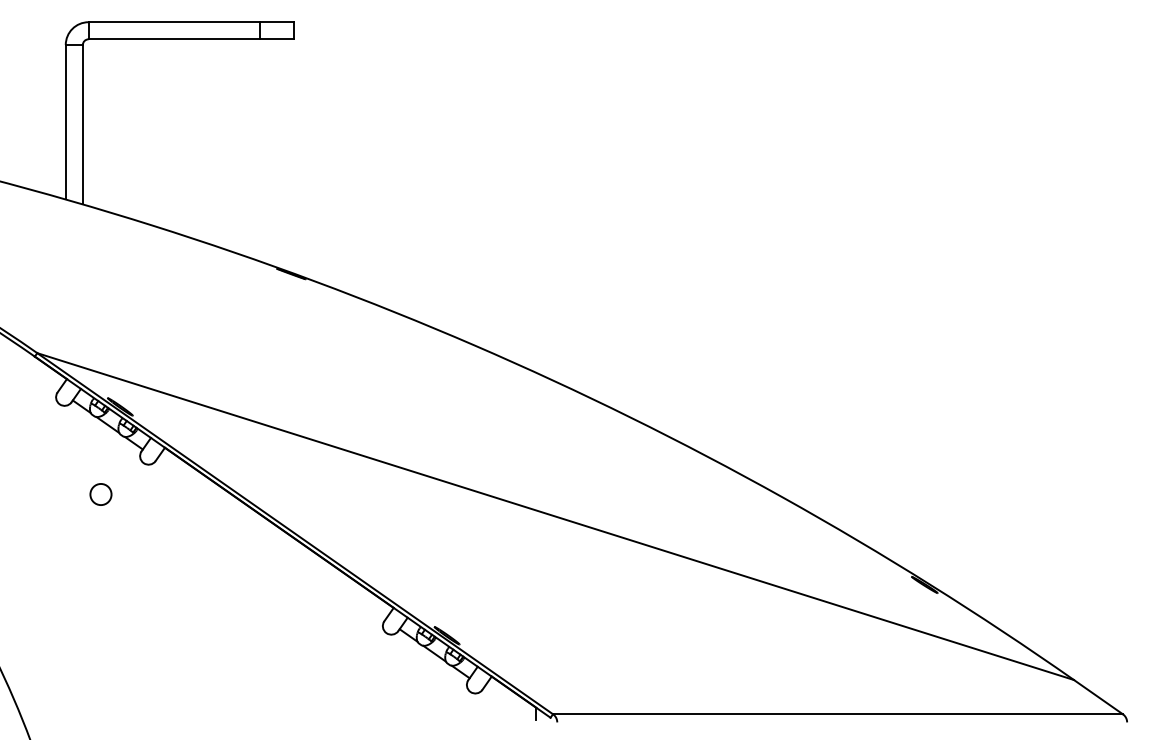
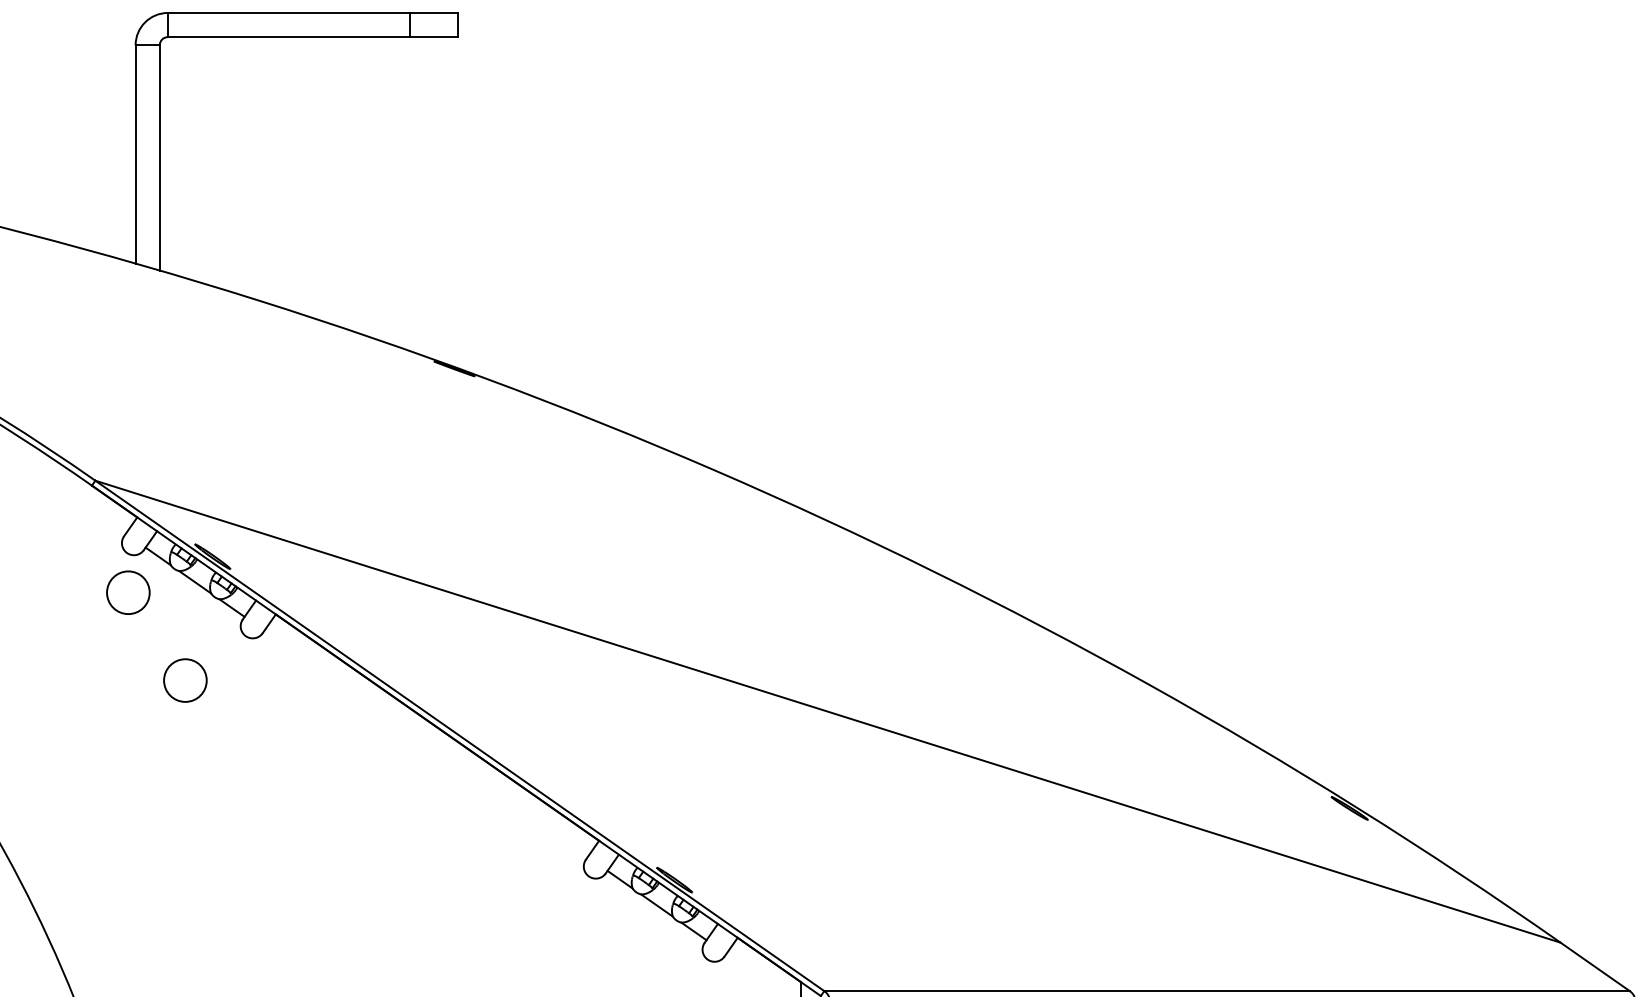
circle: (60, 432) -> (128, 592), added
circle: (100, 494) -> (184, 680), size x1.43

